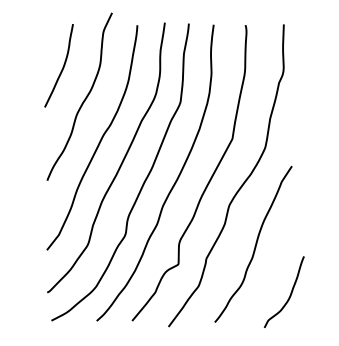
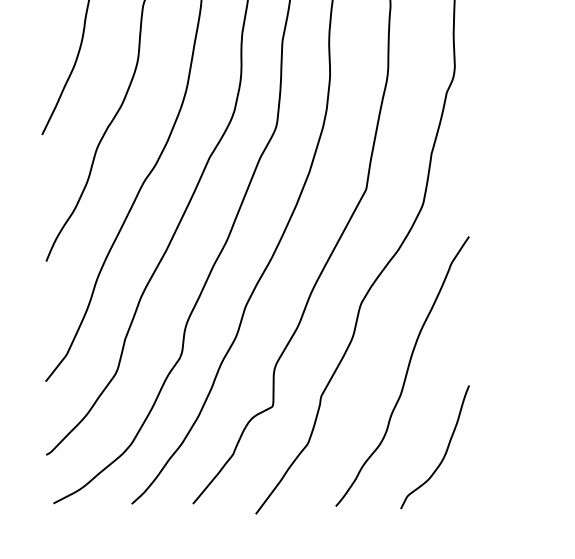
curve: (289, 295) -> (444, 452), moved

